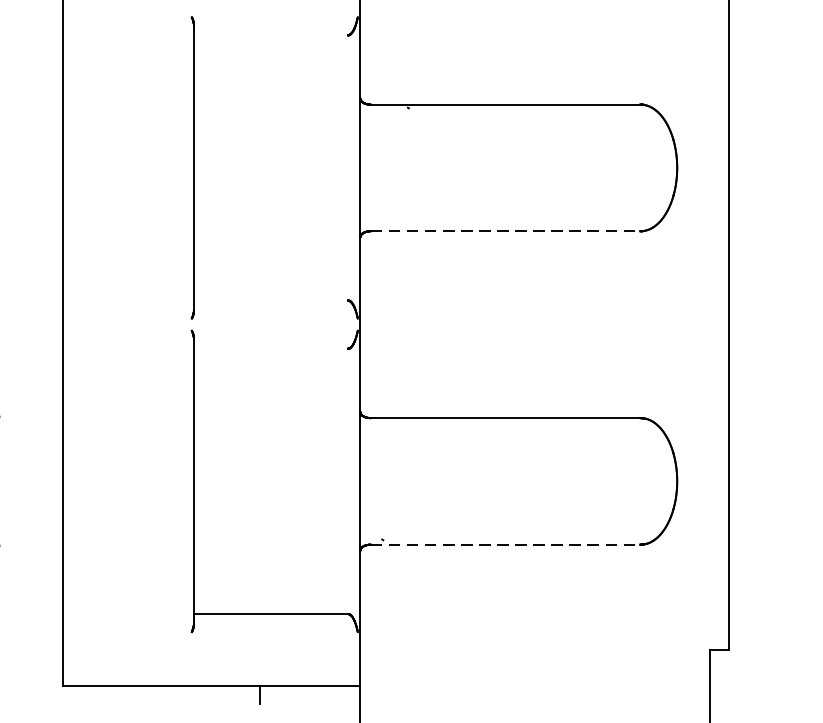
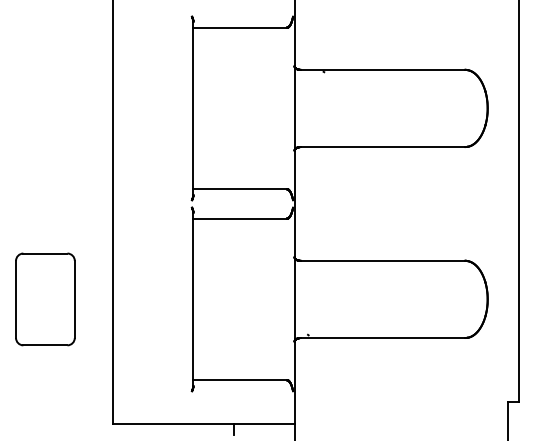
line: (271, 35) -> (240, 27), added
line: (506, 231) -> (383, 147), dashed -> solid
line: (271, 300) -> (240, 189), added
line: (271, 348) -> (240, 218), added
line: (506, 545) -> (383, 338), dashed -> solid

